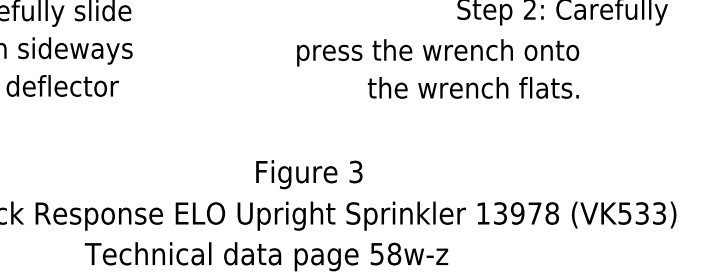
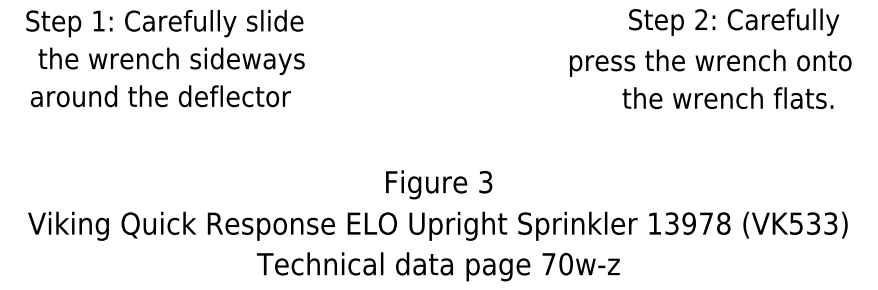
text: (437, 52) -> (710, 62), moved
text: (472, 88) -> (727, 98), moved
text: (309, 174) -> (439, 184), moved
text: (385, 254) -> (557, 264), 58w-z -> 70w-z

